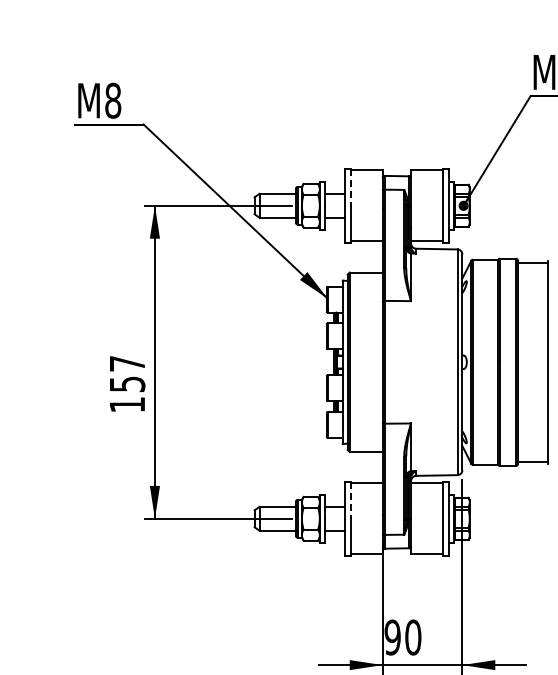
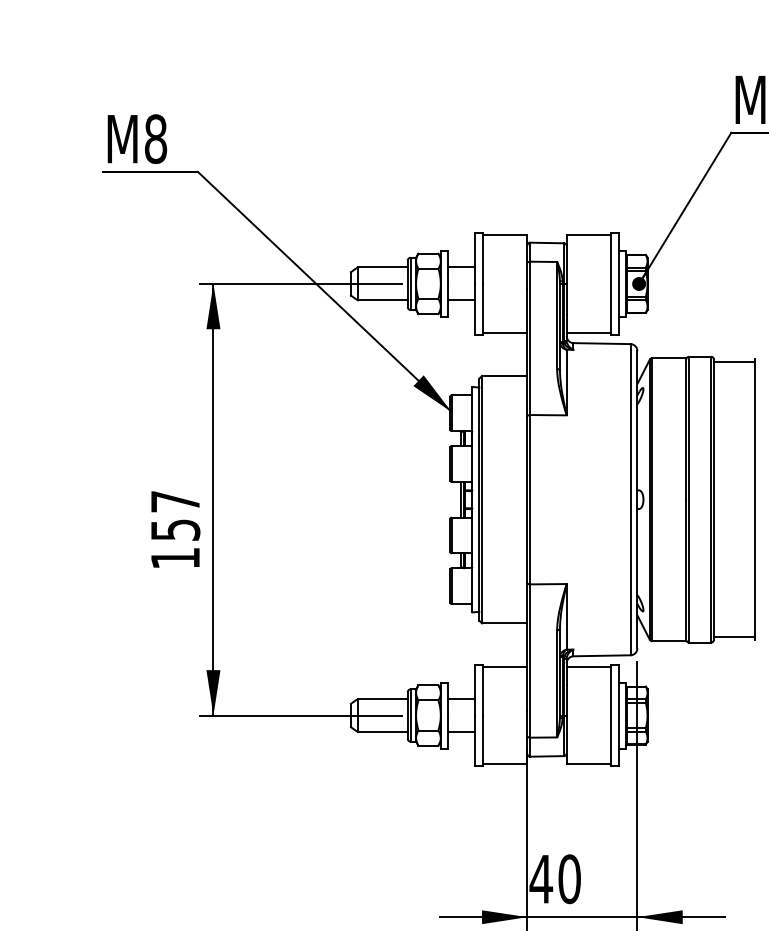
line: (350, 187) -> (483, 258), dashed -> solid
line: (350, 500) -> (483, 690), dashed -> solid
text: (392, 637) -> (540, 879), 90 -> 40

